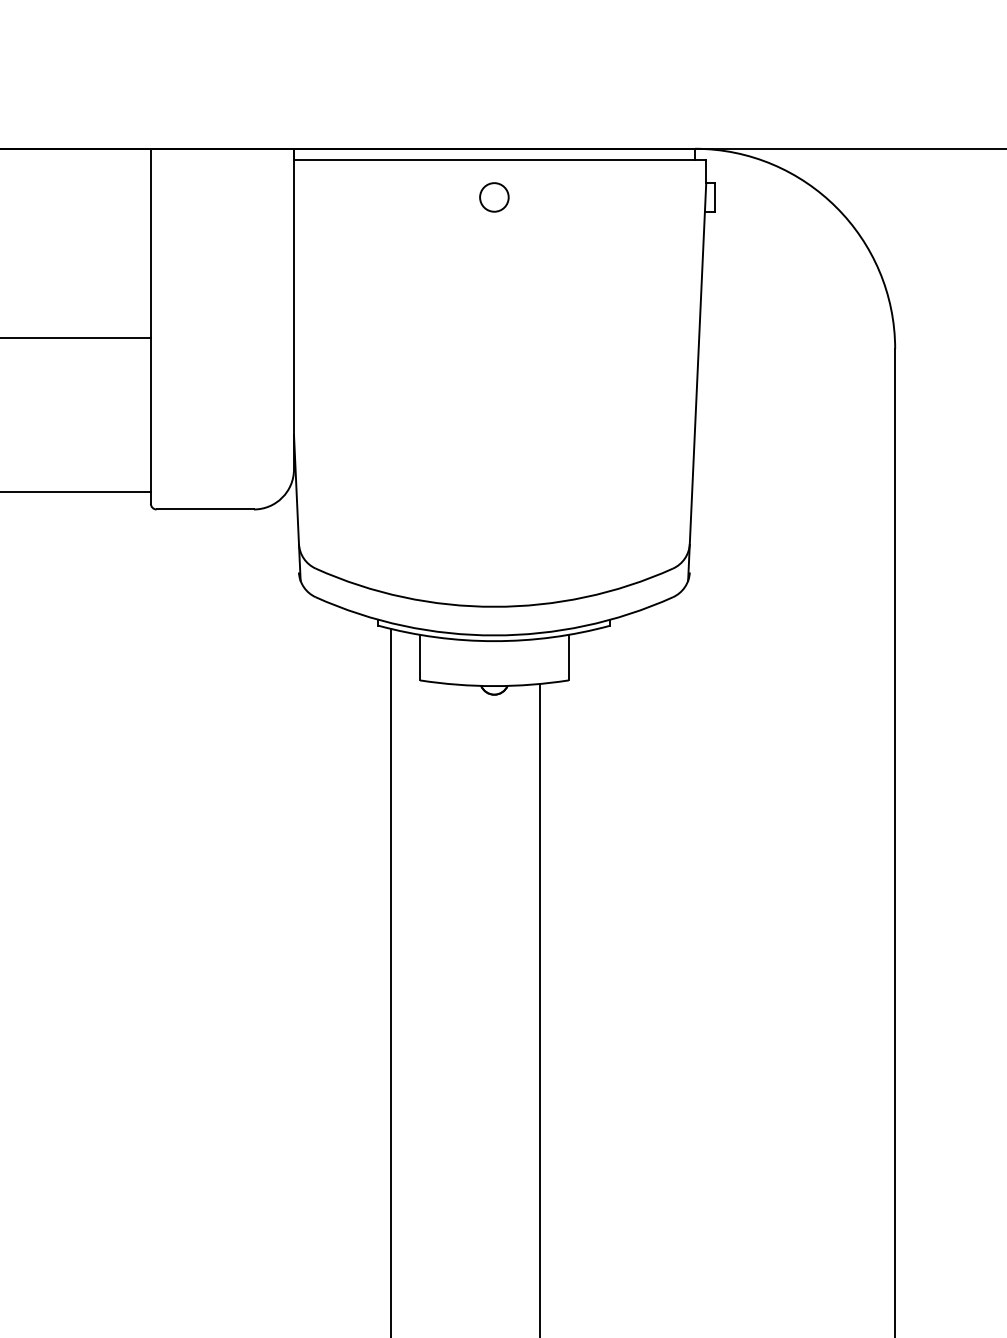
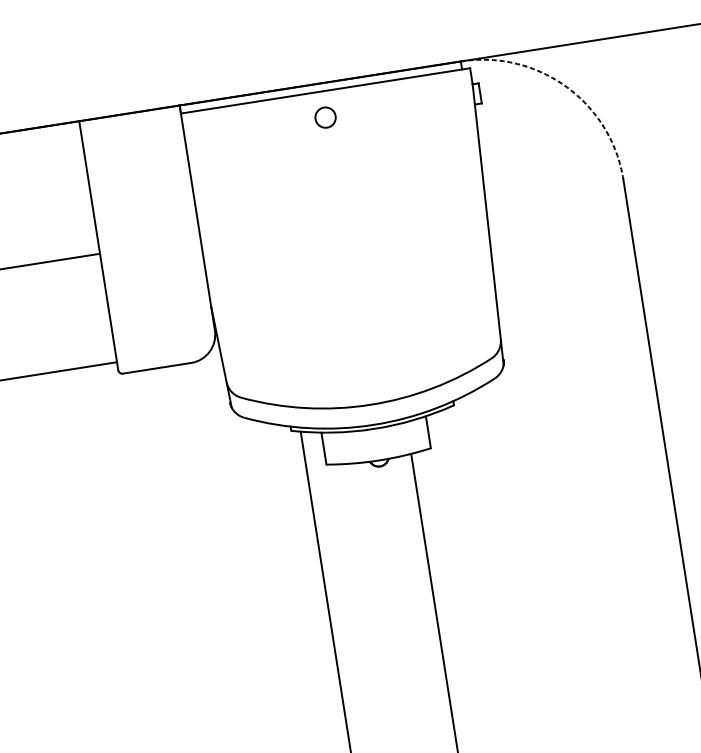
arc: (836, 207) -> (566, 87), solid -> dashed

